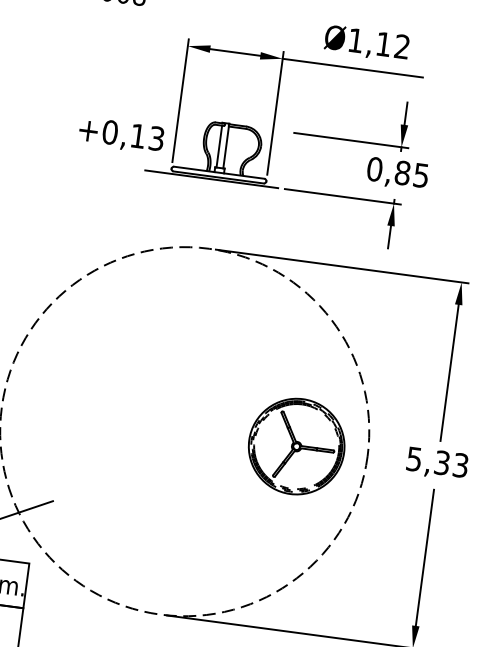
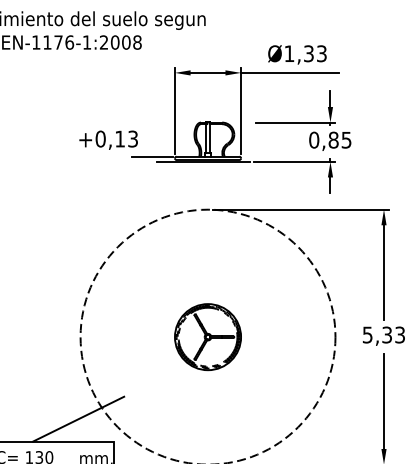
text: (393, 45) -> (315, 53), Ø1,12 -> Ø1,33
text: (121, 134) -> (108, 139), moved
line: (138, 161) -> (151, 156), added
part: (295, 447) -> (207, 337), moved

